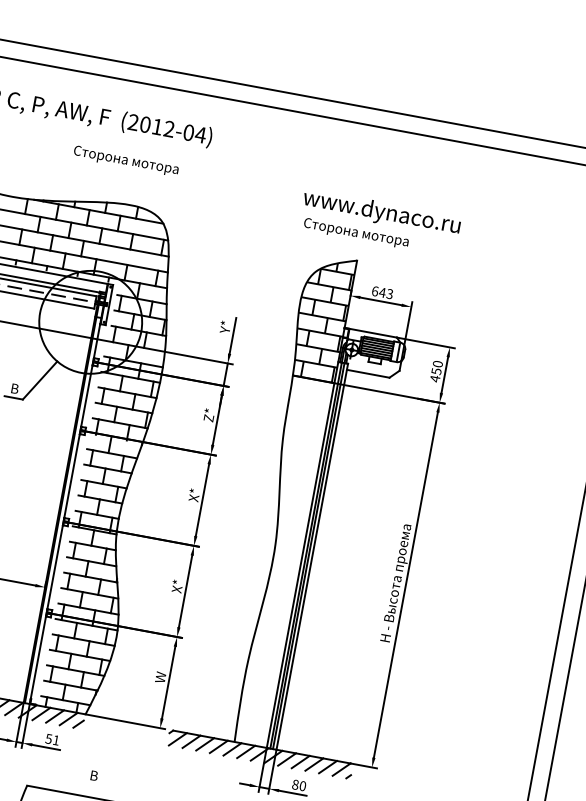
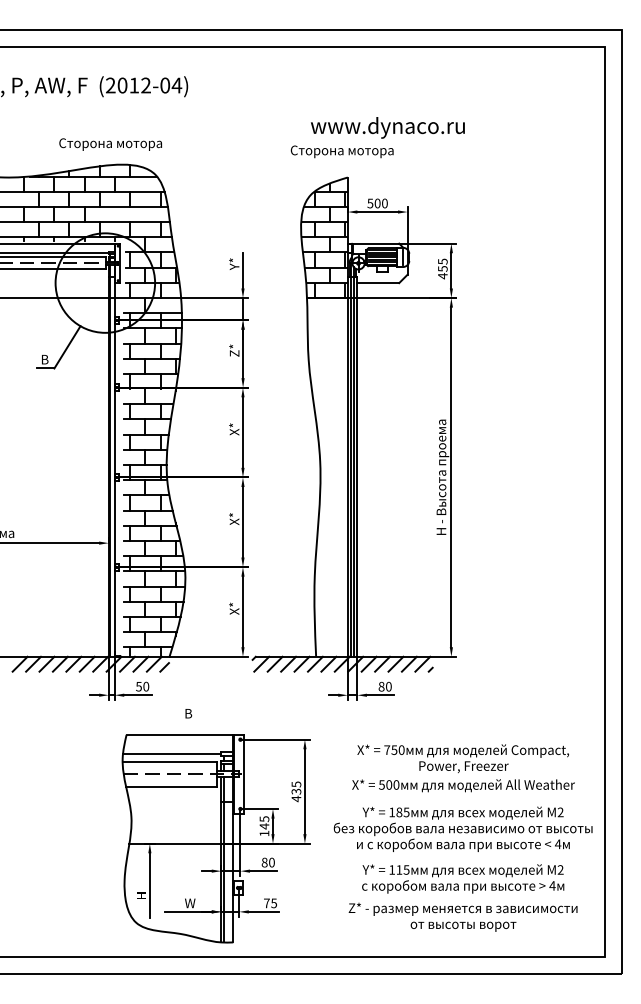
text: (126, 161) -> (110, 144), moved
text: (381, 212) -> (387, 127), moved
text: (382, 292) -> (377, 203), 643 -> 500
text: (437, 363) -> (442, 261), 450 -> 455
text: (160, 677) -> (234, 608), W -> X*
text: (56, 740) -> (146, 686), 51 -> 50

